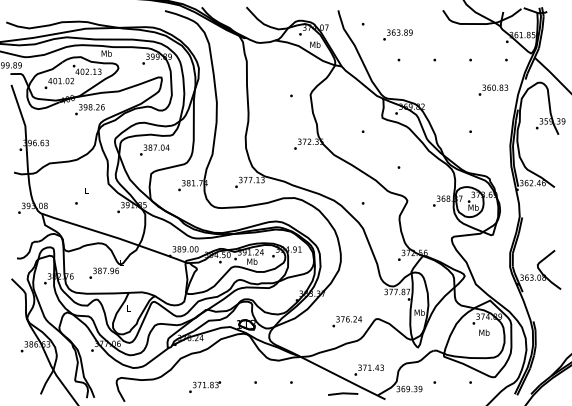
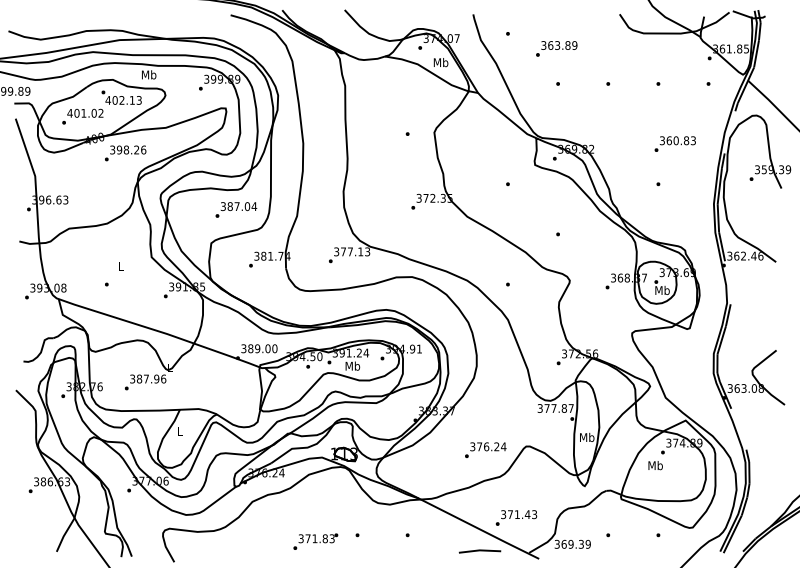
text: (492, 89) -> (674, 143), moved
text: (154, 149) -> (236, 209), moved
text: (484, 332) -> (655, 465), moved
text: (204, 386) -> (315, 541), moved

